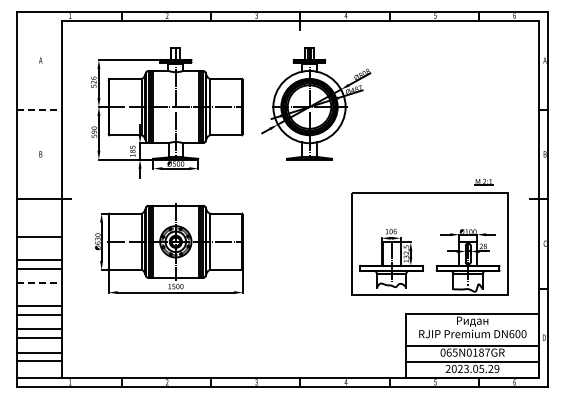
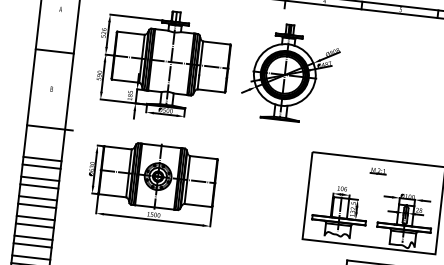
line: (39, 110) -> (54, 51), dashed -> solid
part: (483, 182) -> (378, 171), moved
line: (38, 245) -> (40, 166), added
line: (39, 282) -> (38, 198), dashed -> solid
line: (38, 291) -> (36, 205), added

